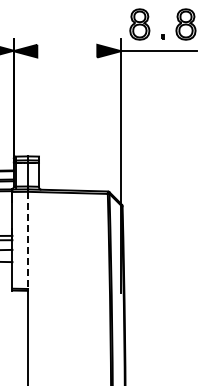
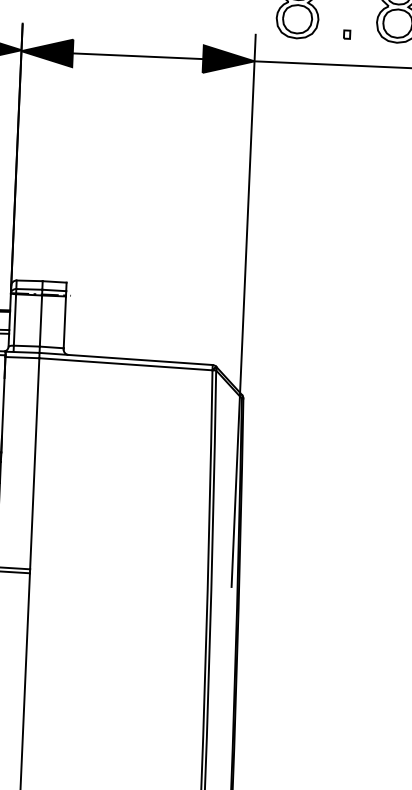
line: (67, 51) -> (138, 56), added
line: (28, 240) -> (35, 463), dashed -> solid

